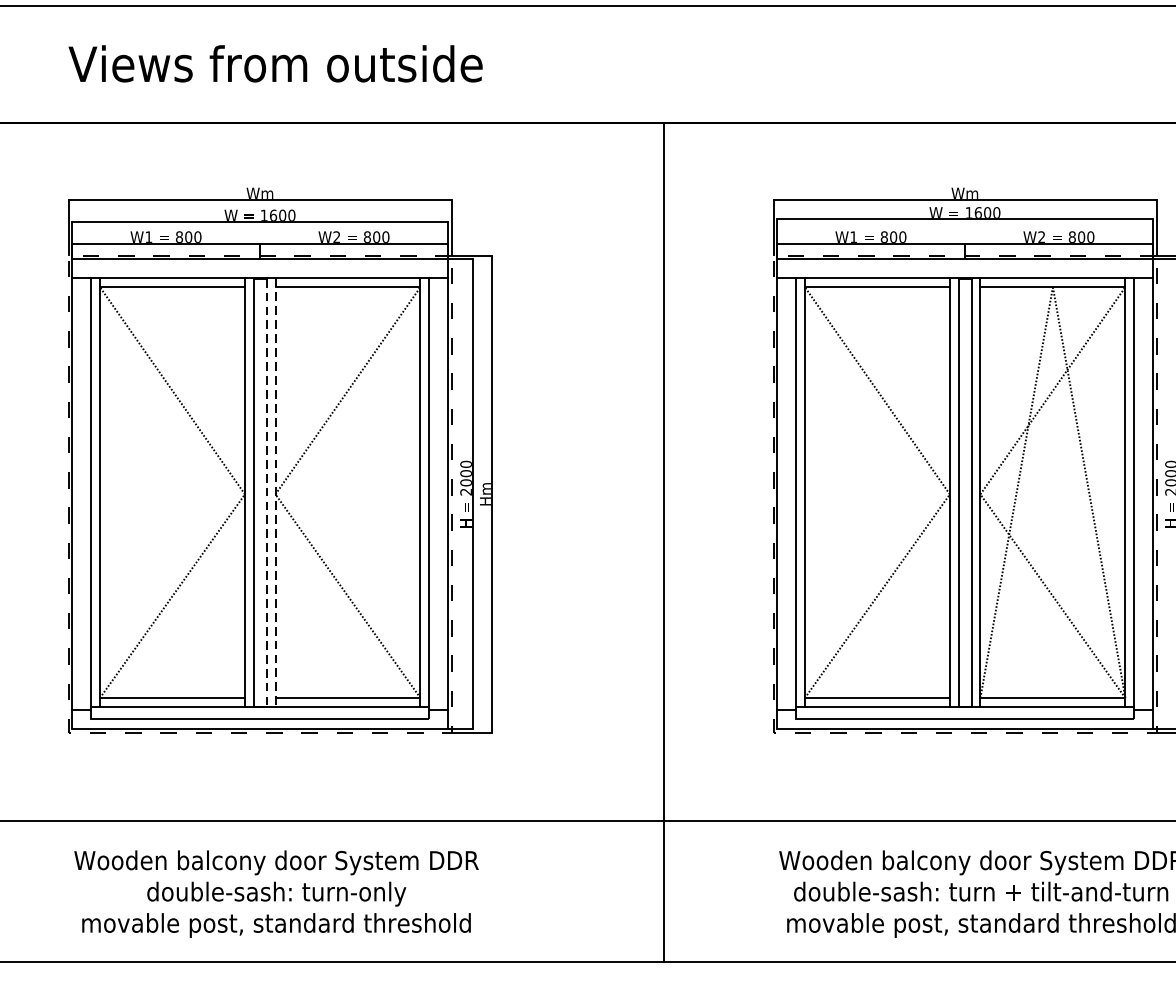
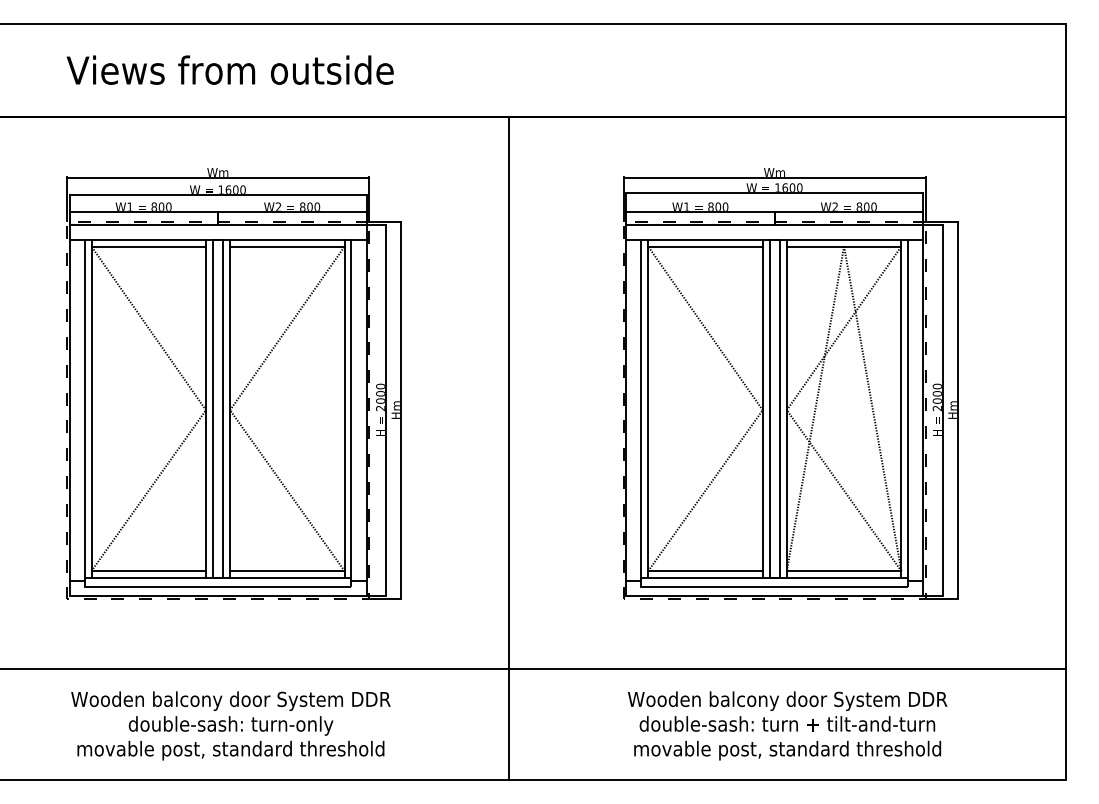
line: (267, 493) -> (223, 409), dashed -> solid
line: (275, 493) -> (230, 409), dashed -> solid
line: (664, 541) -> (509, 447), moved

